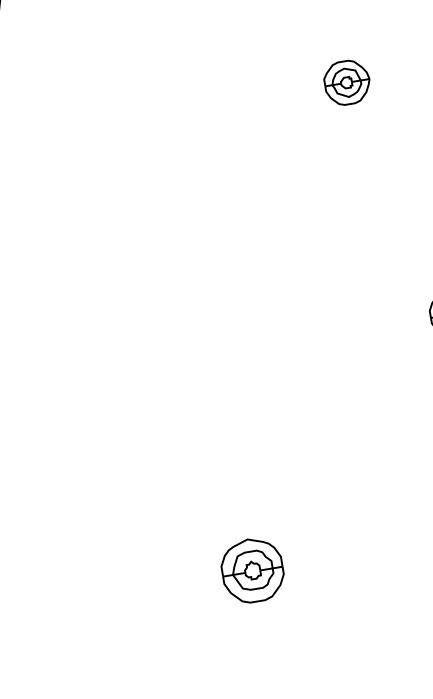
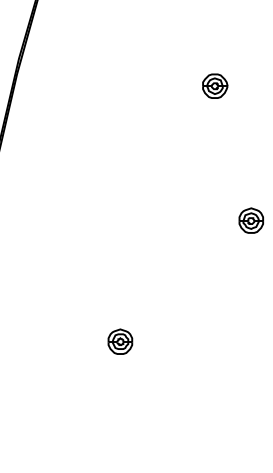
part: (252, 569) -> (120, 341), size x0.71

